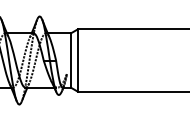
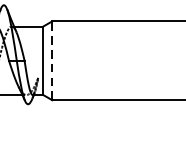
line: (78, 60) -> (52, 60), solid -> dashed

